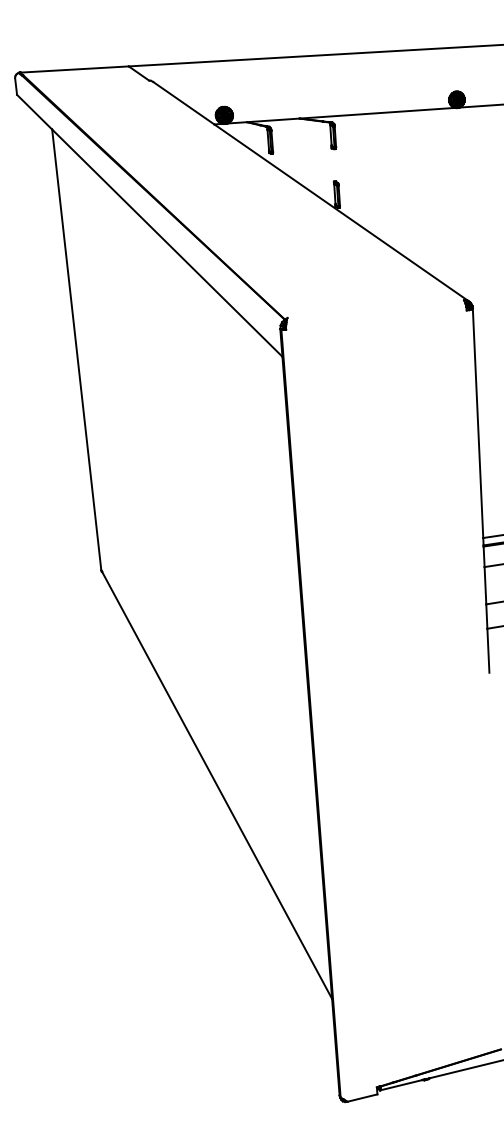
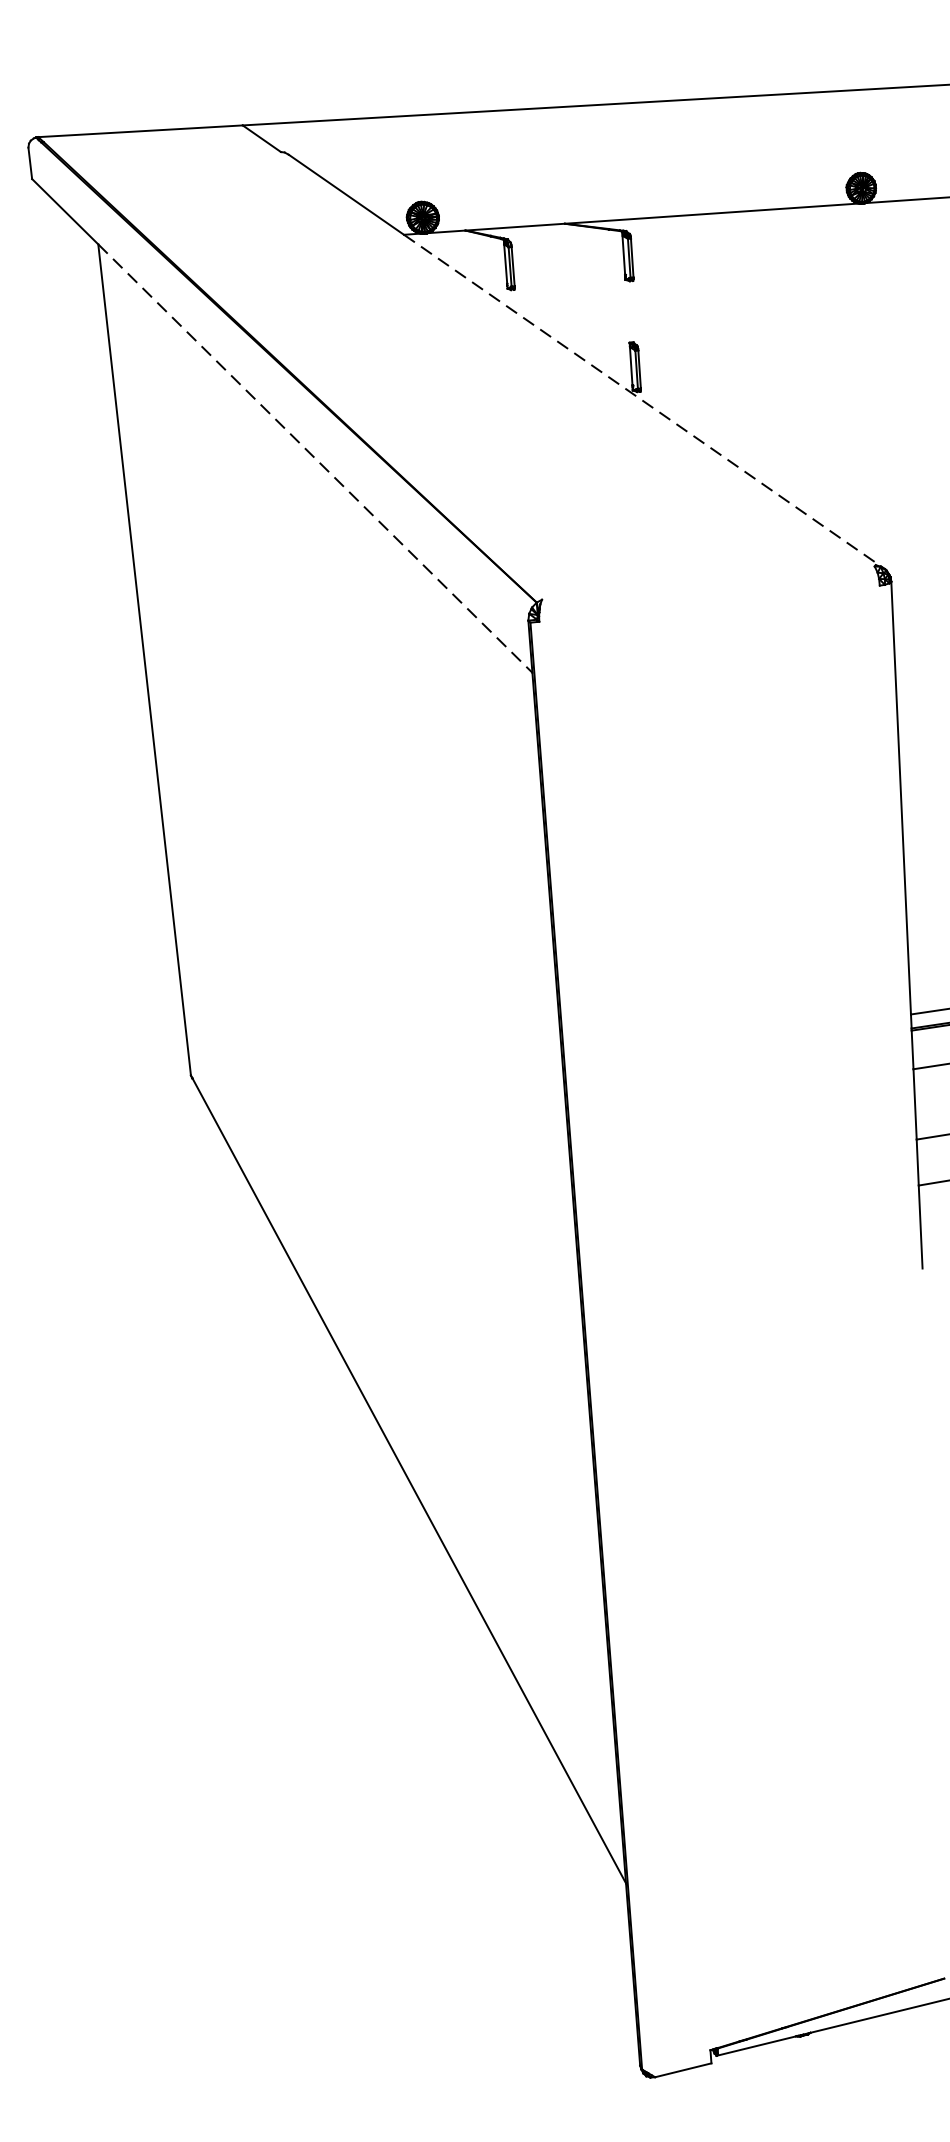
line: (342, 213) -> (645, 402), solid -> dashed
line: (167, 243) -> (315, 459), solid -> dashed

